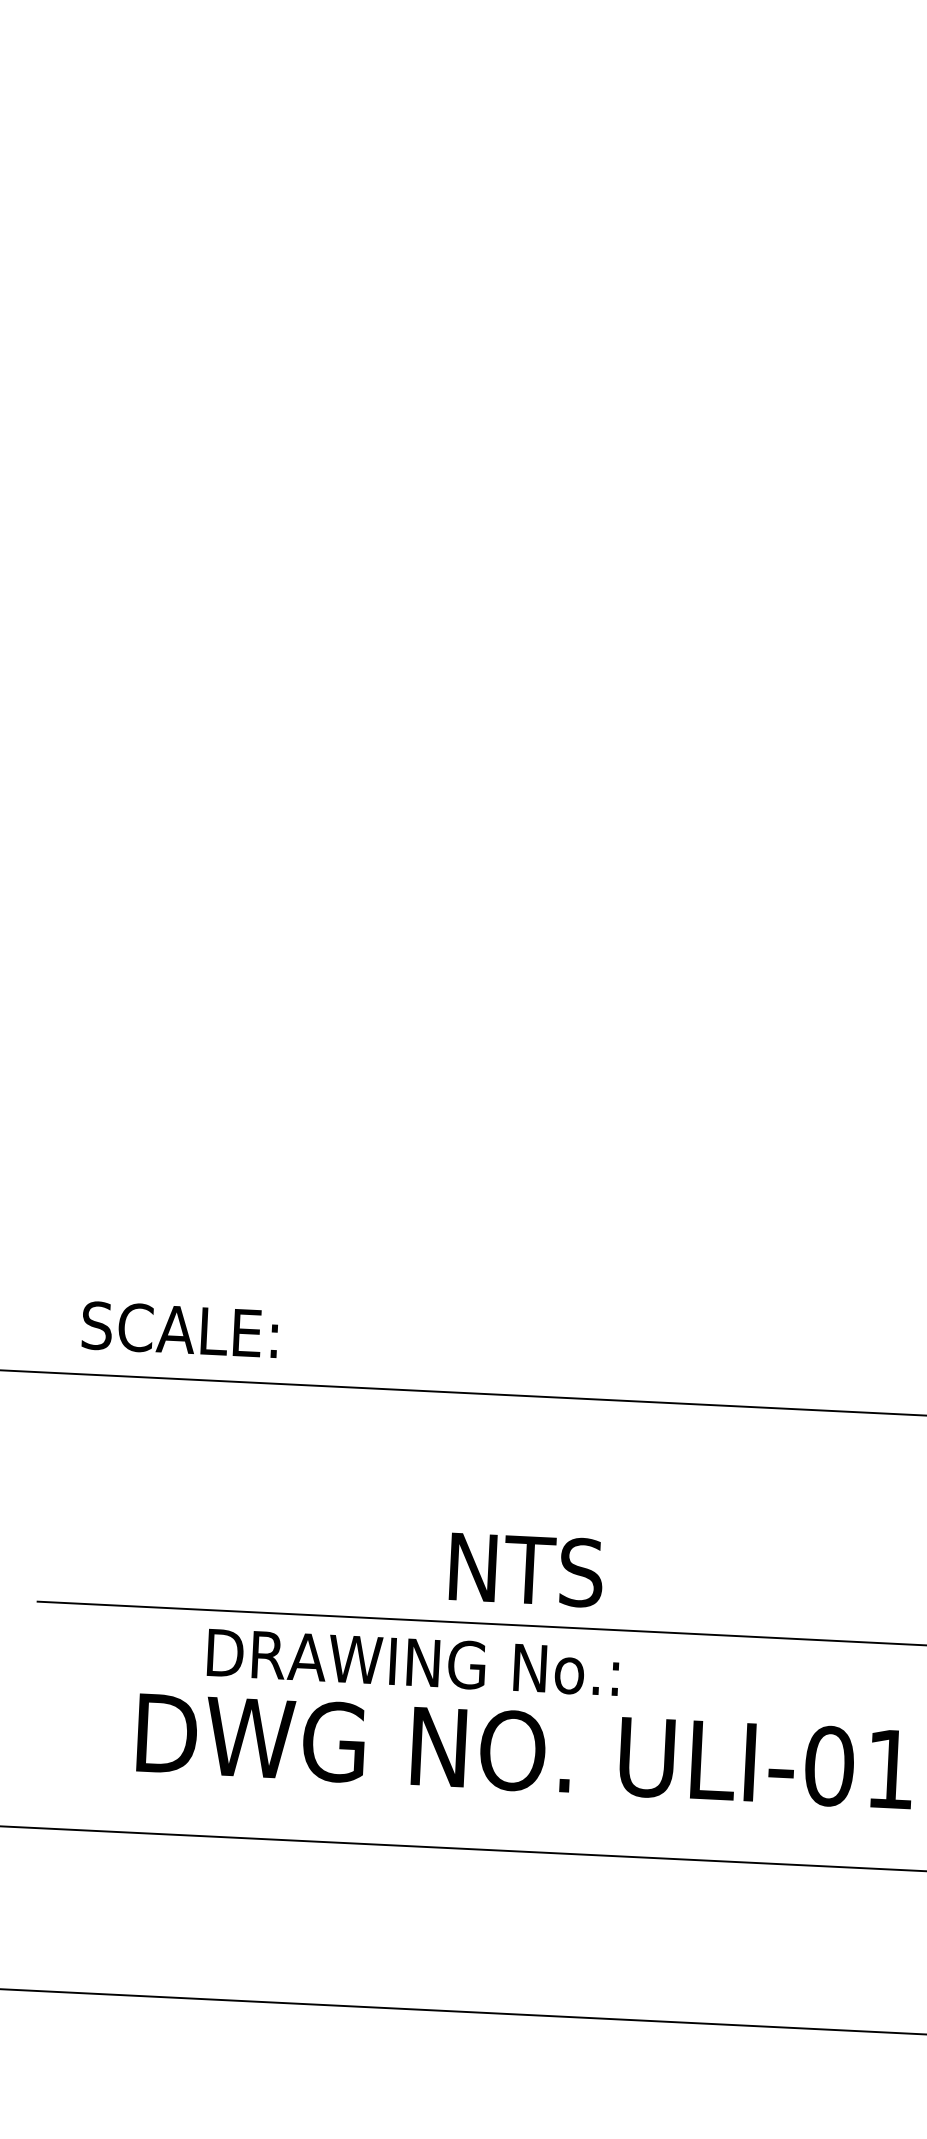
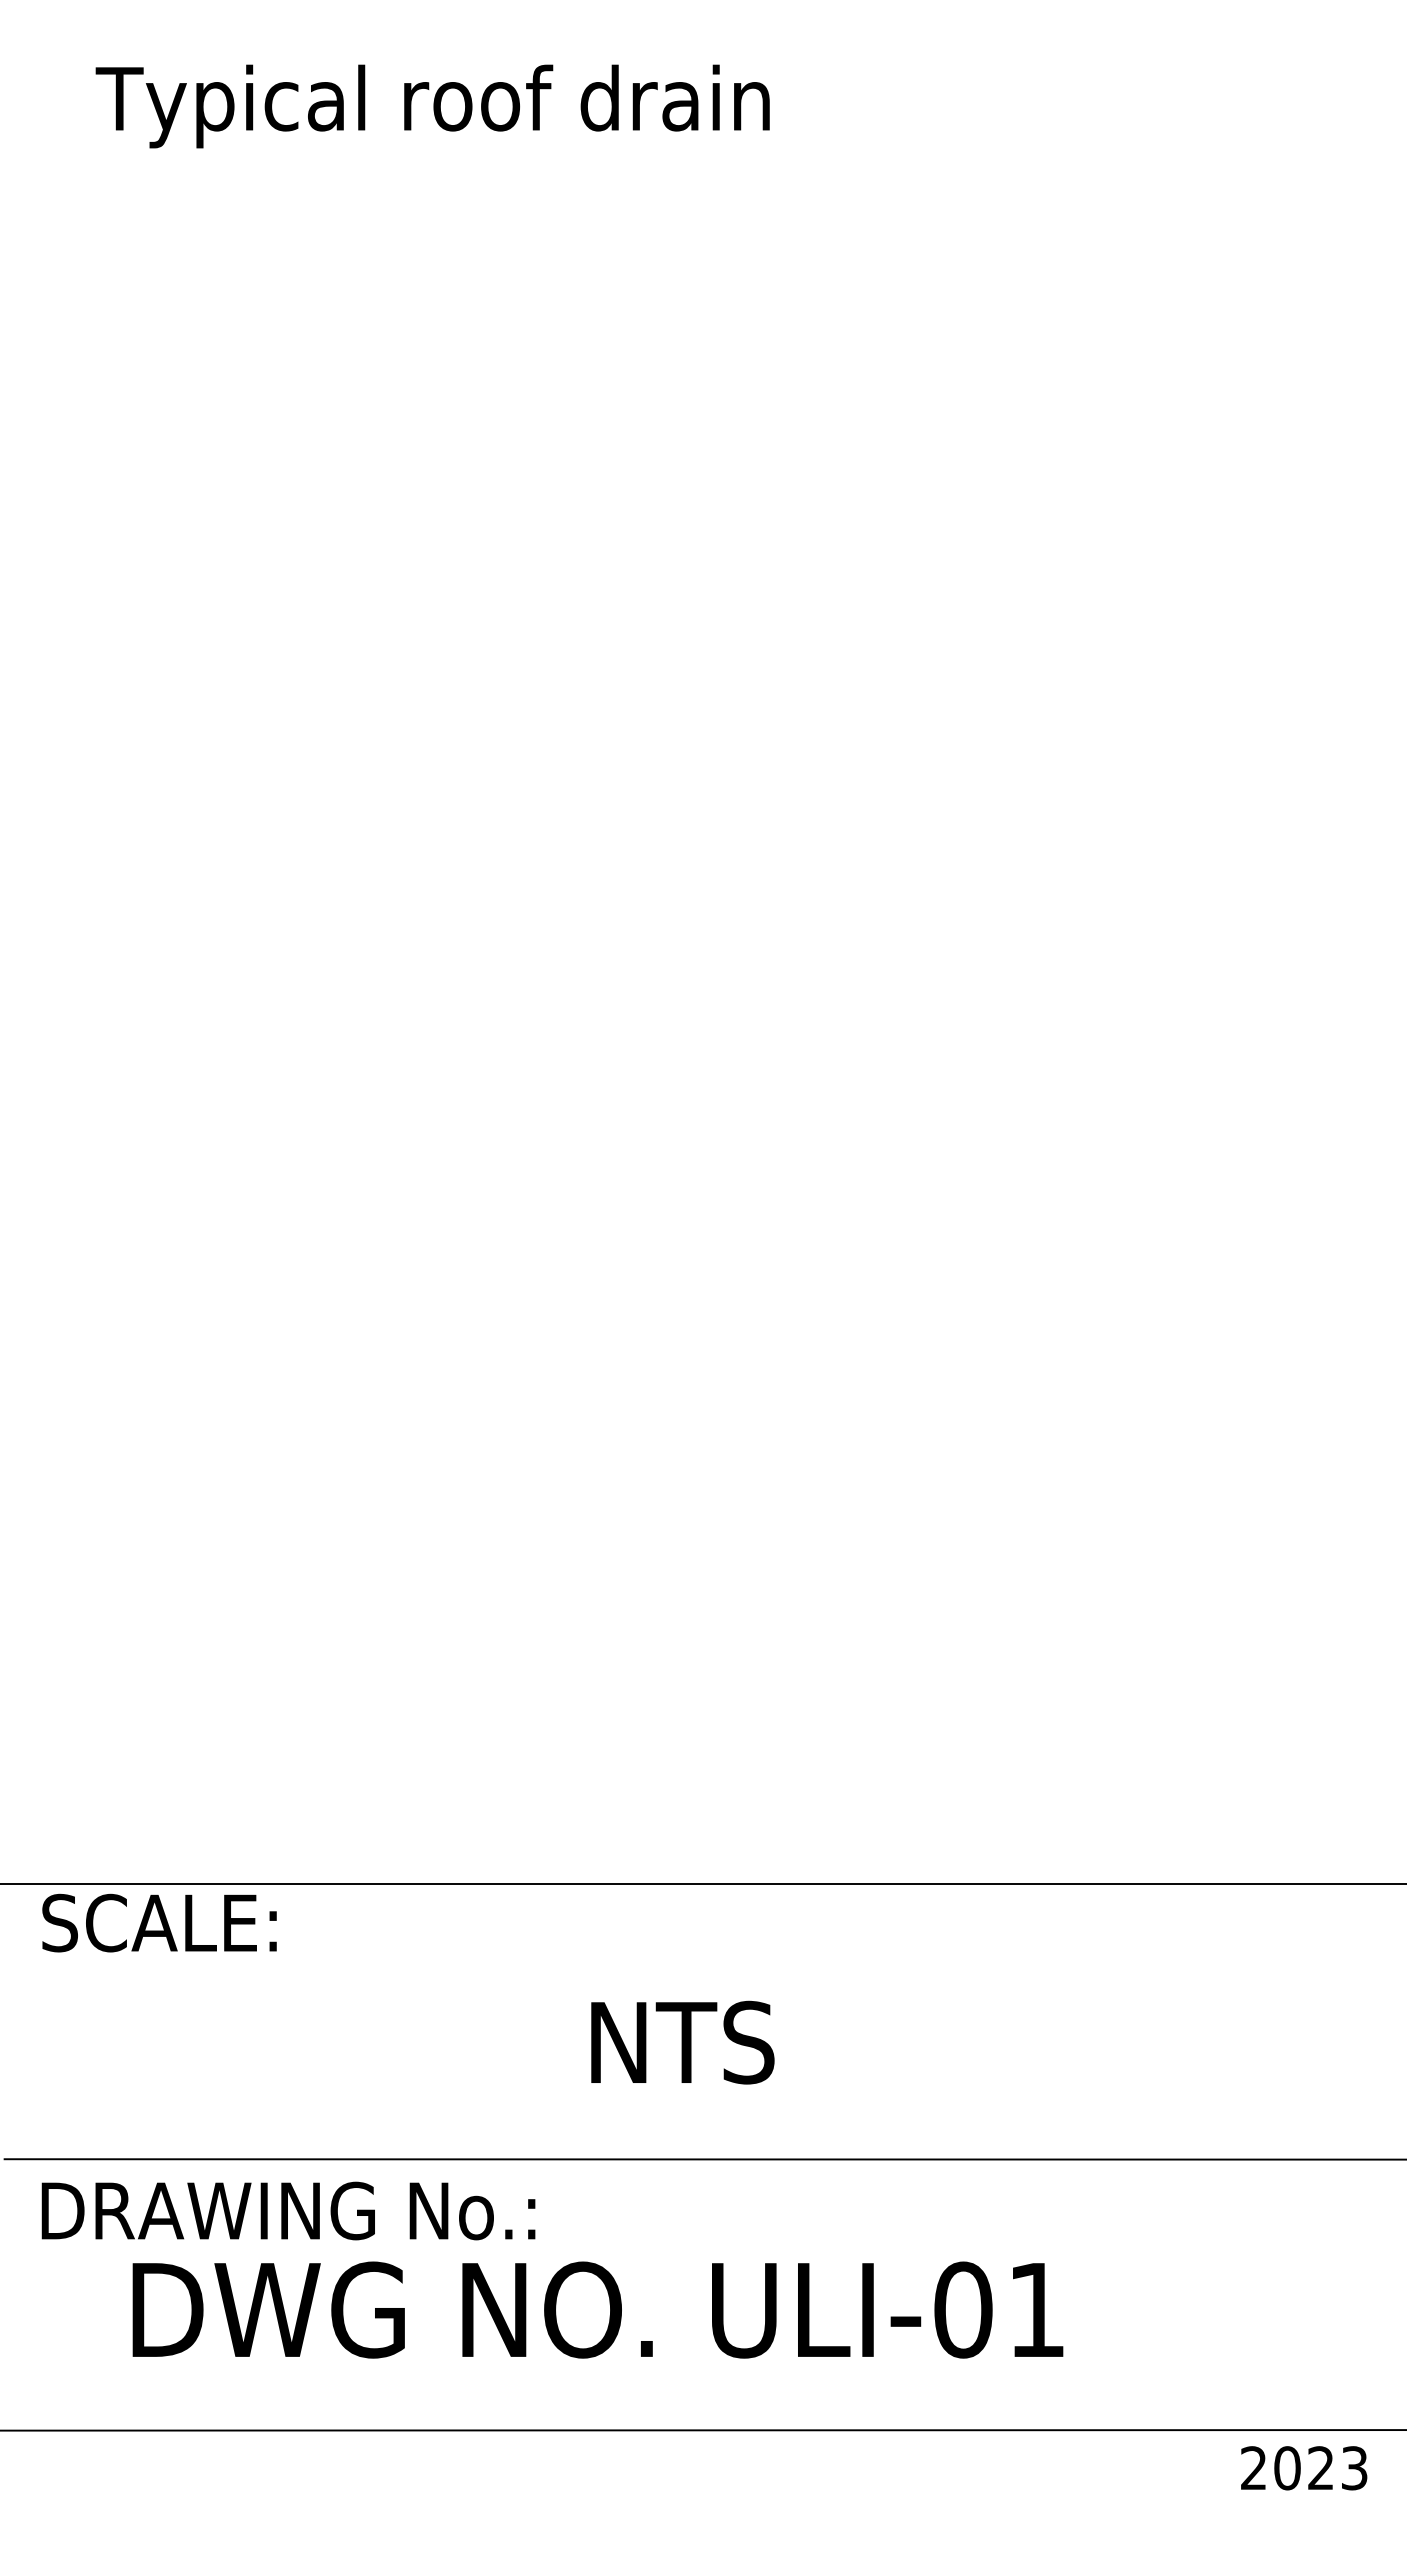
text: (180, 1329) -> (159, 1922), moved
text: (526, 1569) -> (682, 2042), moved
text: (413, 1661) -> (288, 2210), moved

